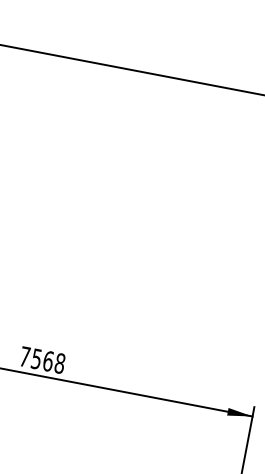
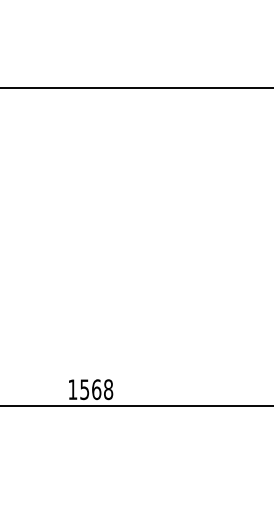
text: (24, 356) -> (72, 389), 7568 -> 1568

